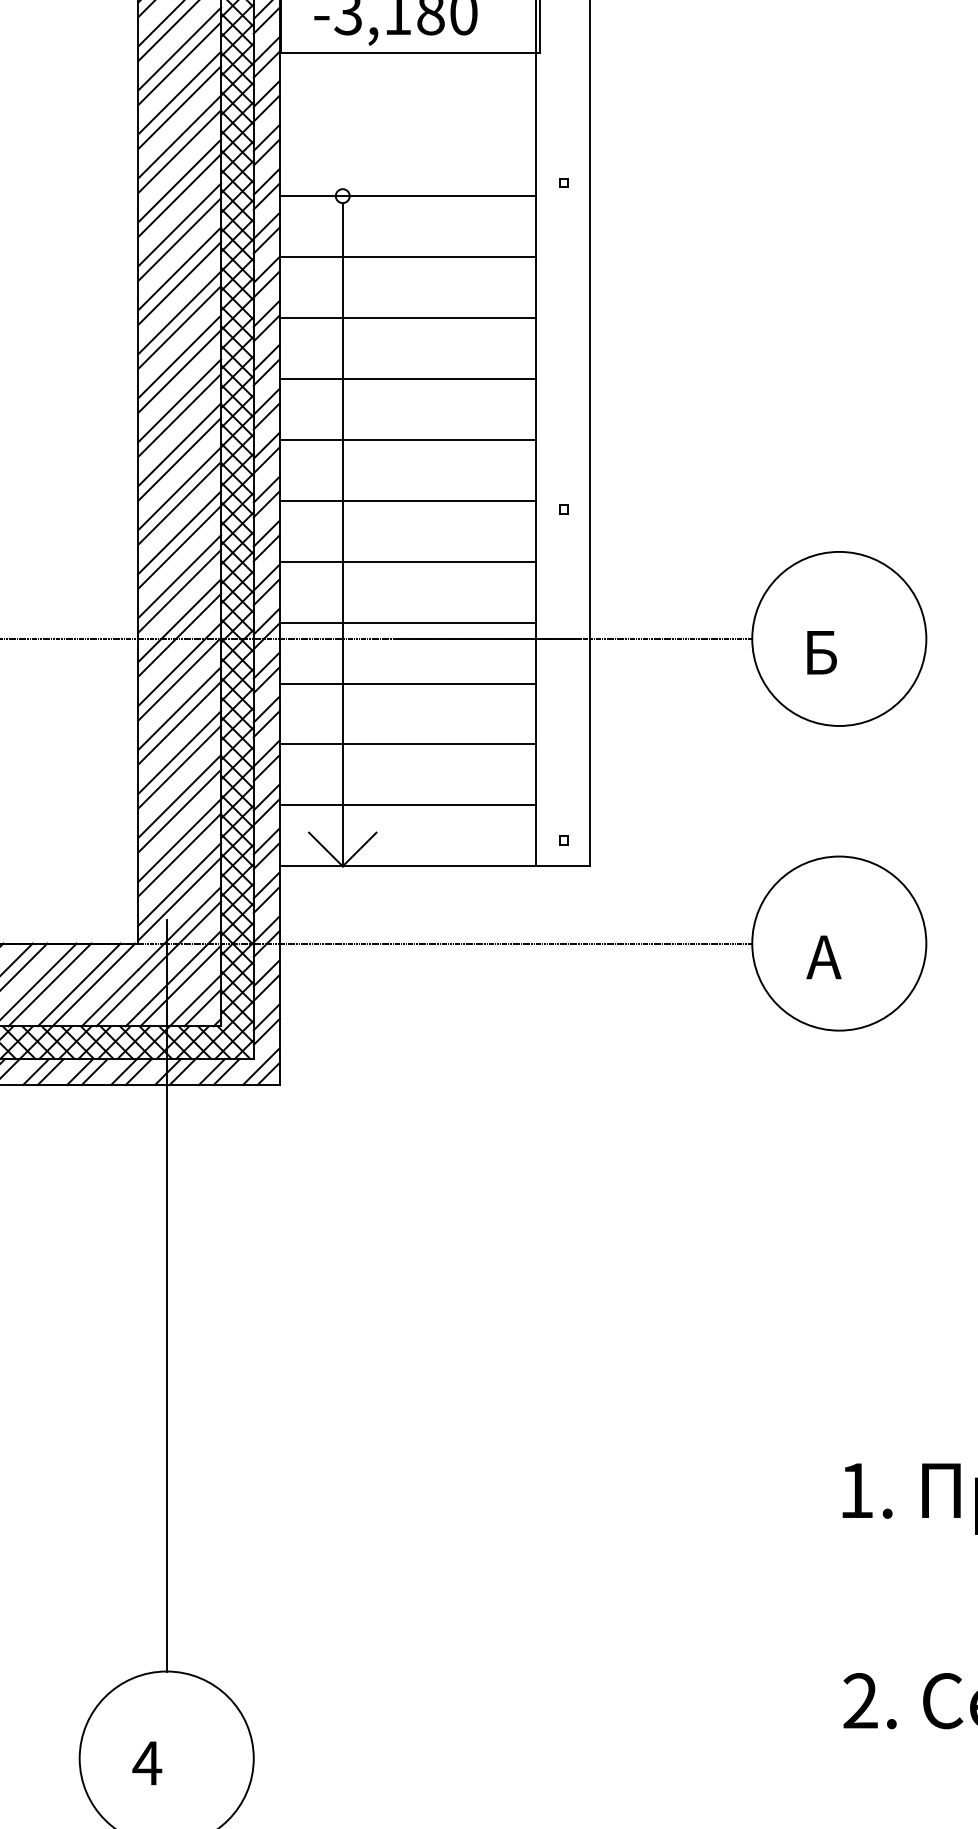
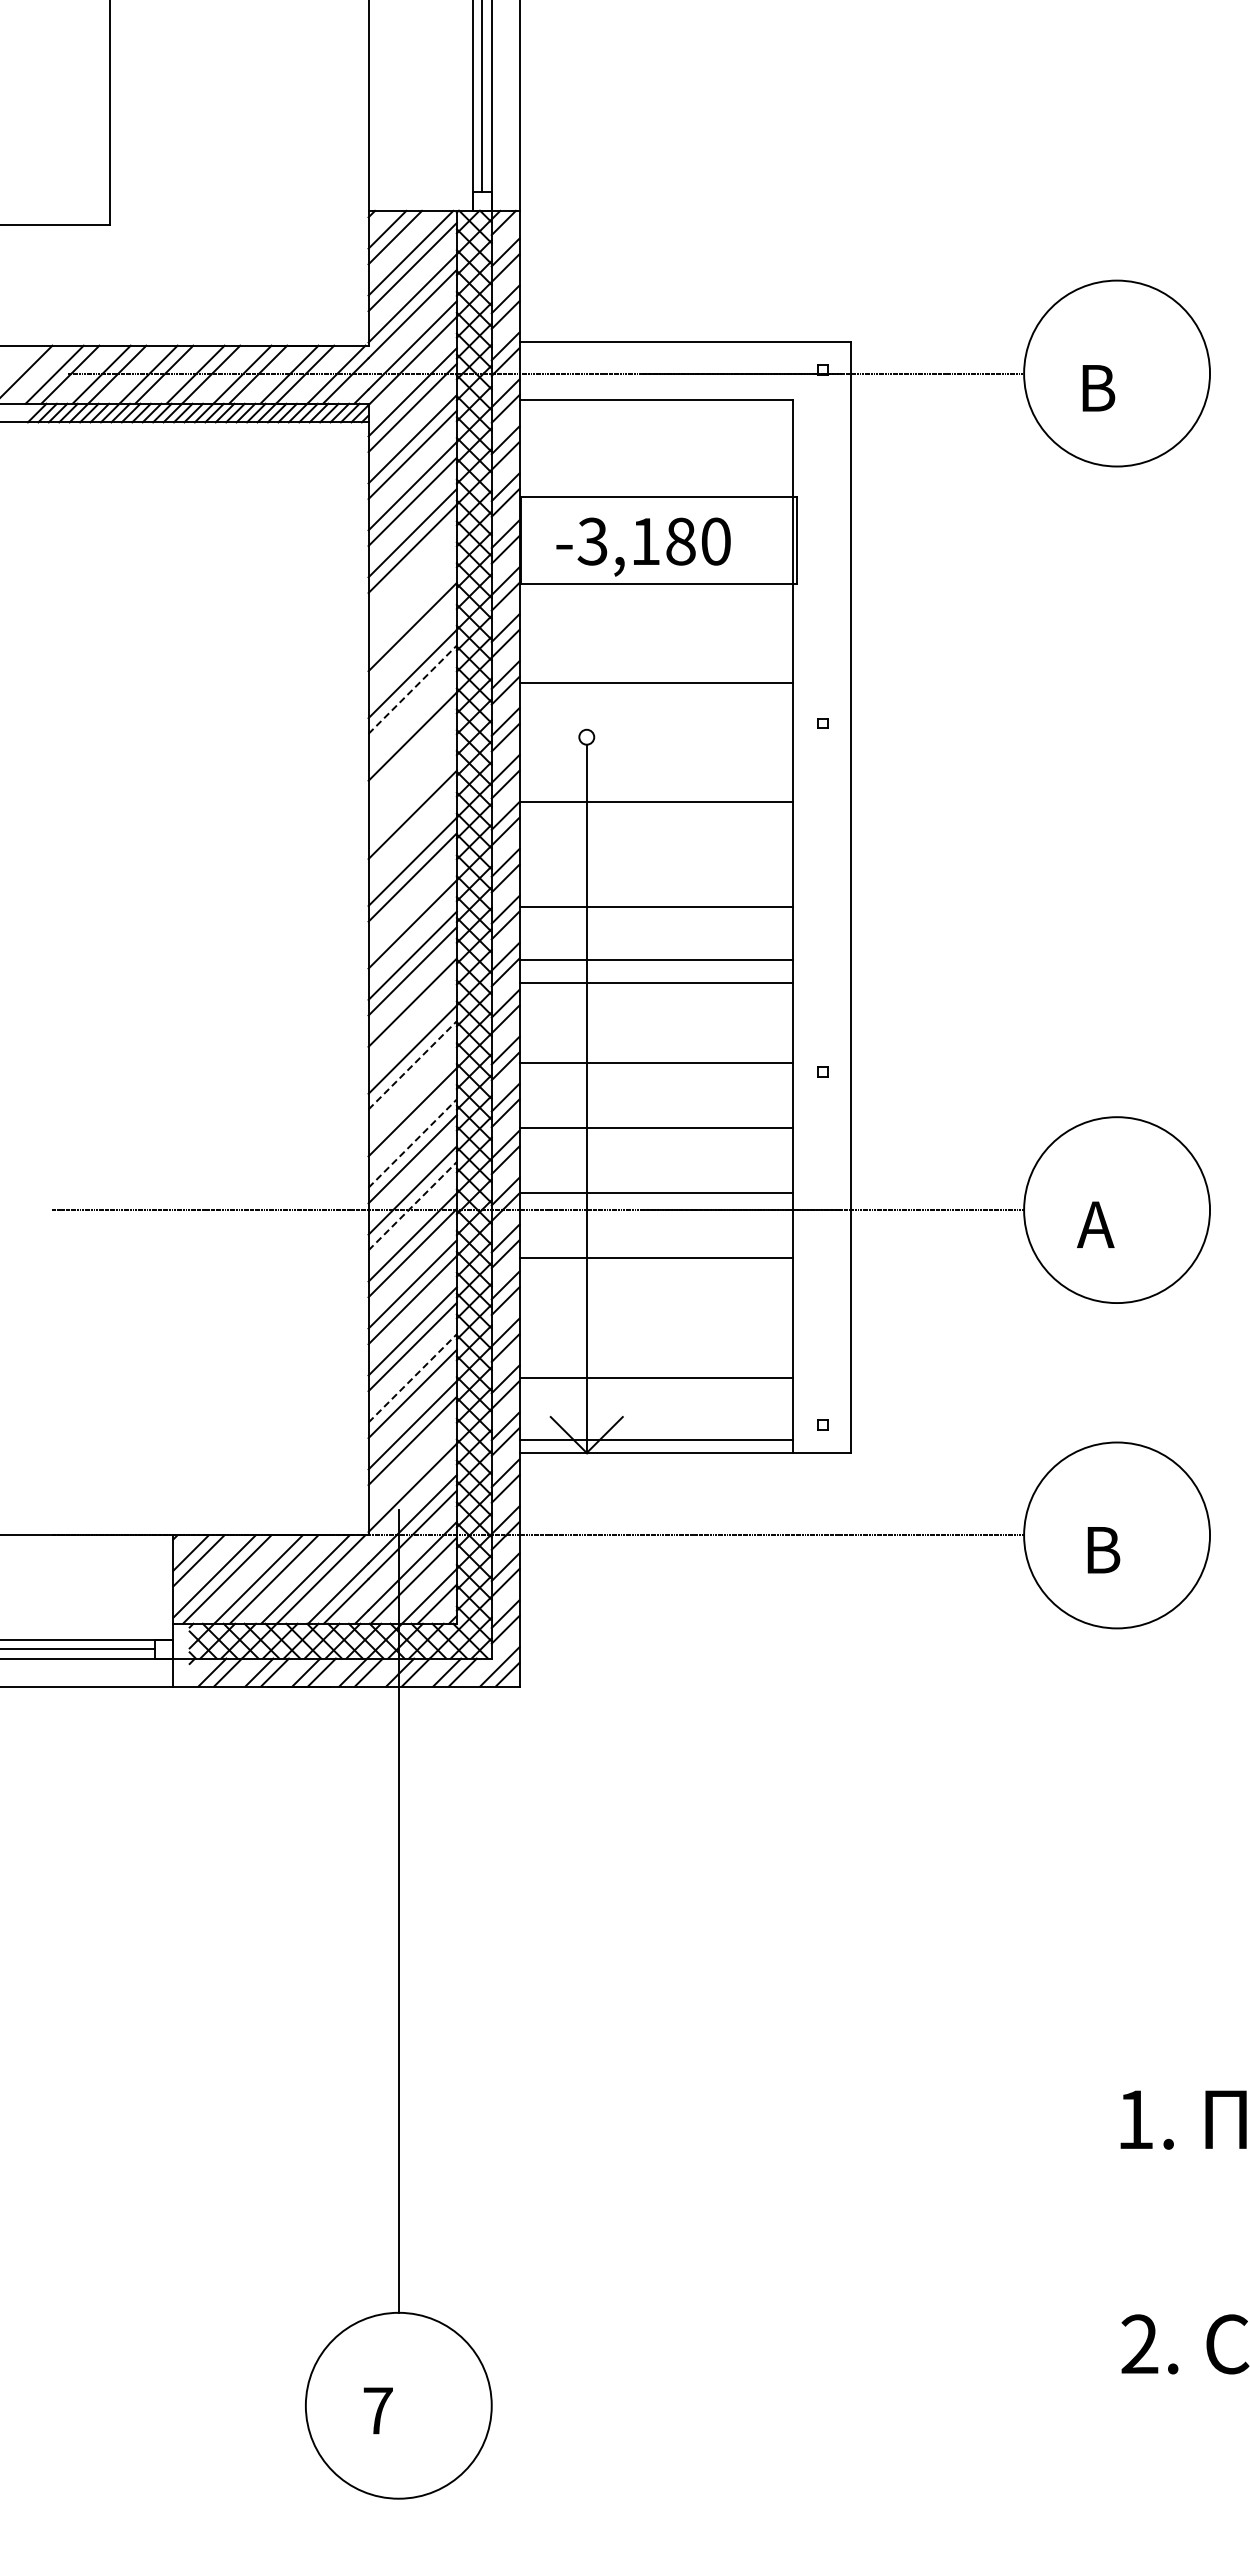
line: (179, 49) -> (412, 580), removed
line: (179, 63) -> (412, 595), removed
line: (179, 107) -> (412, 642), removed
line: (180, 151) -> (413, 689), solid -> dashed
line: (179, 180) -> (412, 720), removed
line: (407, 196) -> (655, 683), moved
line: (179, 224) -> (412, 767), removed
line: (179, 239) -> (412, 783), removed
line: (179, 283) -> (412, 830), removed
line: (407, 318) -> (655, 907), moved
line: (179, 356) -> (412, 908), removed
line: (407, 378) -> (655, 983), moved
line: (407, 439) -> (655, 959), moved
line: (179, 459) -> (412, 1018), removed
line: (180, 502) -> (413, 1064), solid -> dashed
line: (179, 532) -> (412, 1096), removed
line: (180, 576) -> (413, 1143), solid -> dashed
line: (180, 634) -> (413, 1205), solid -> dashed
text: (819, 652) -> (1095, 1224), Б -> А
line: (407, 744) -> (655, 1377), moved
line: (180, 796) -> (413, 1378), solid -> dashed
line: (407, 805) -> (655, 1439), moved
line: (179, 884) -> (412, 1472), removed
text: (824, 957) -> (1101, 1550), А -> В
text: (146, 1762) -> (377, 2410), 4 -> 7

